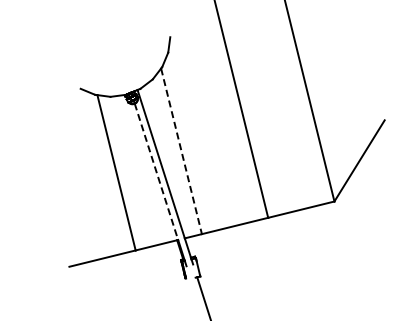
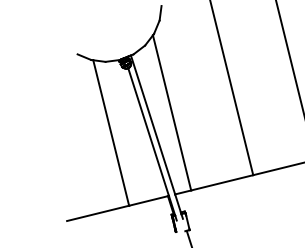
line: (181, 151) -> (172, 113), dashed -> solid
line: (156, 171) -> (148, 131), dashed -> solid

